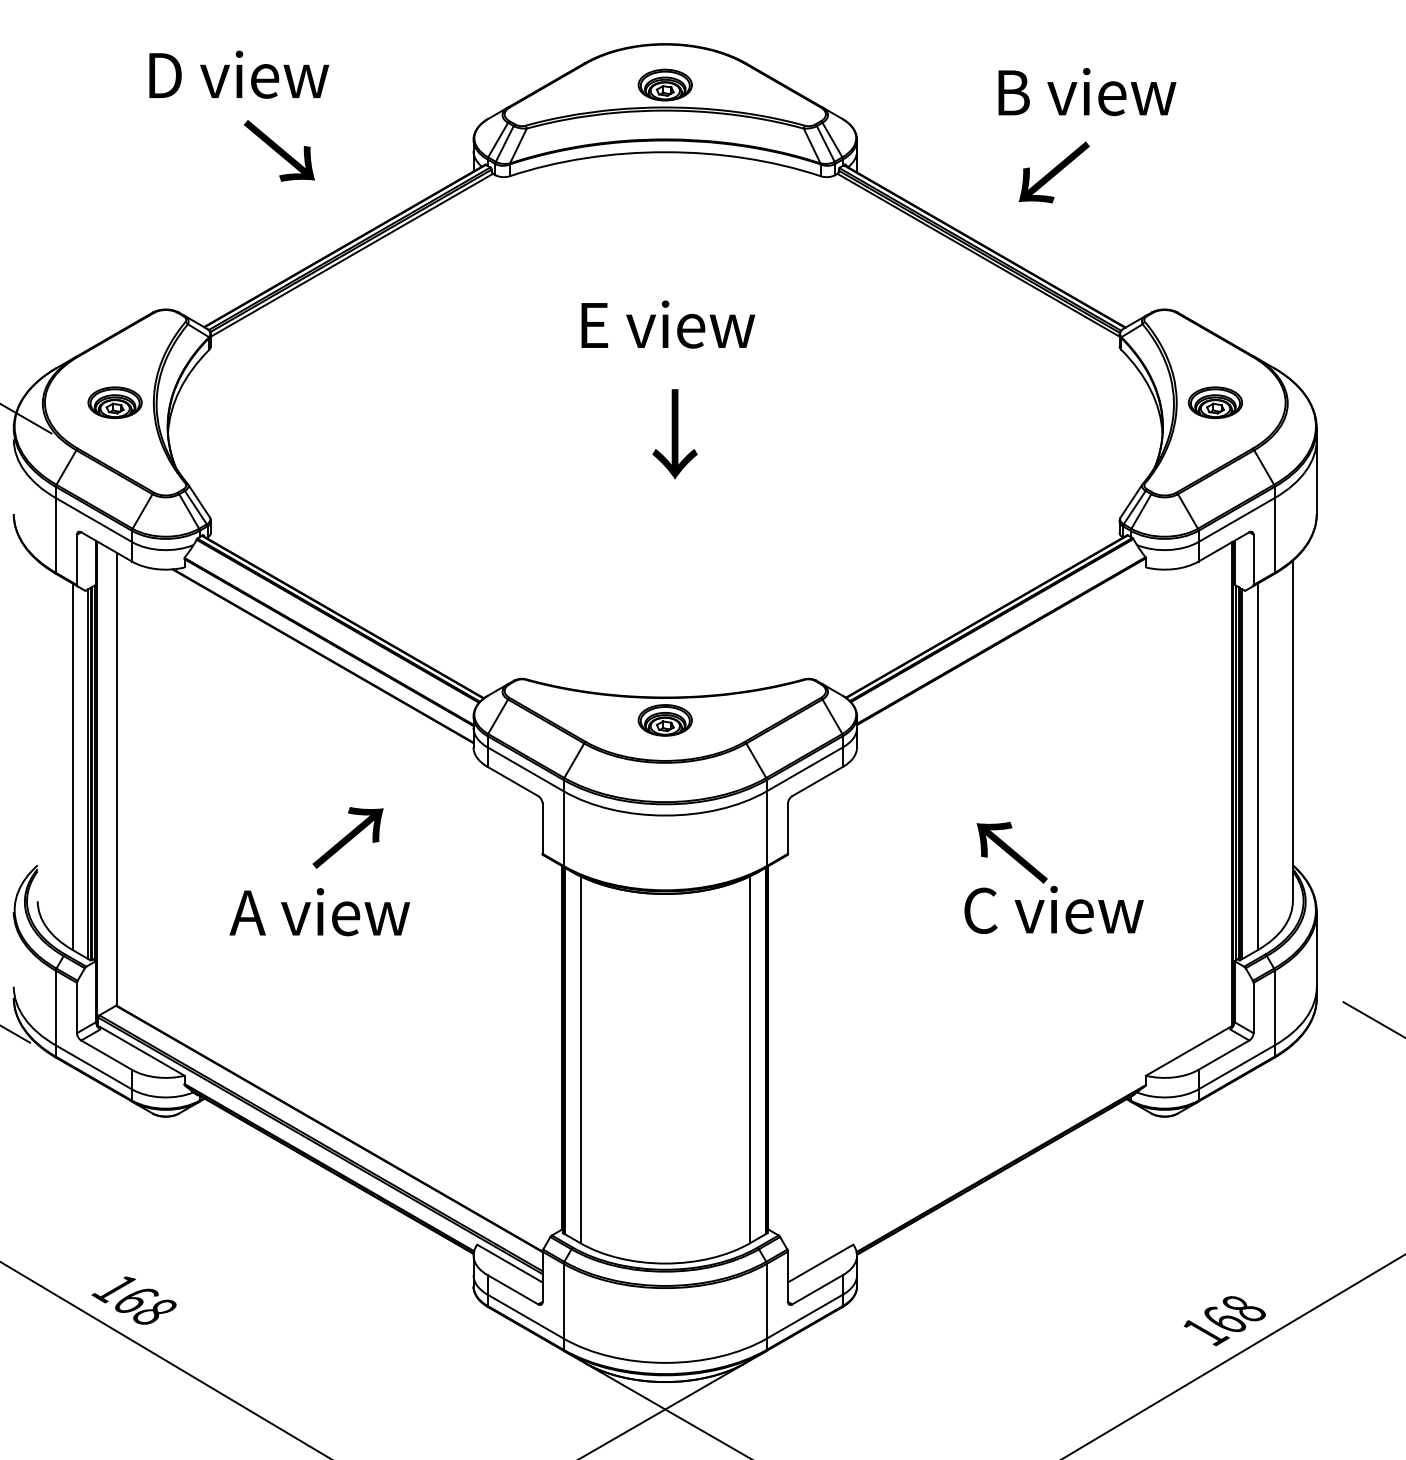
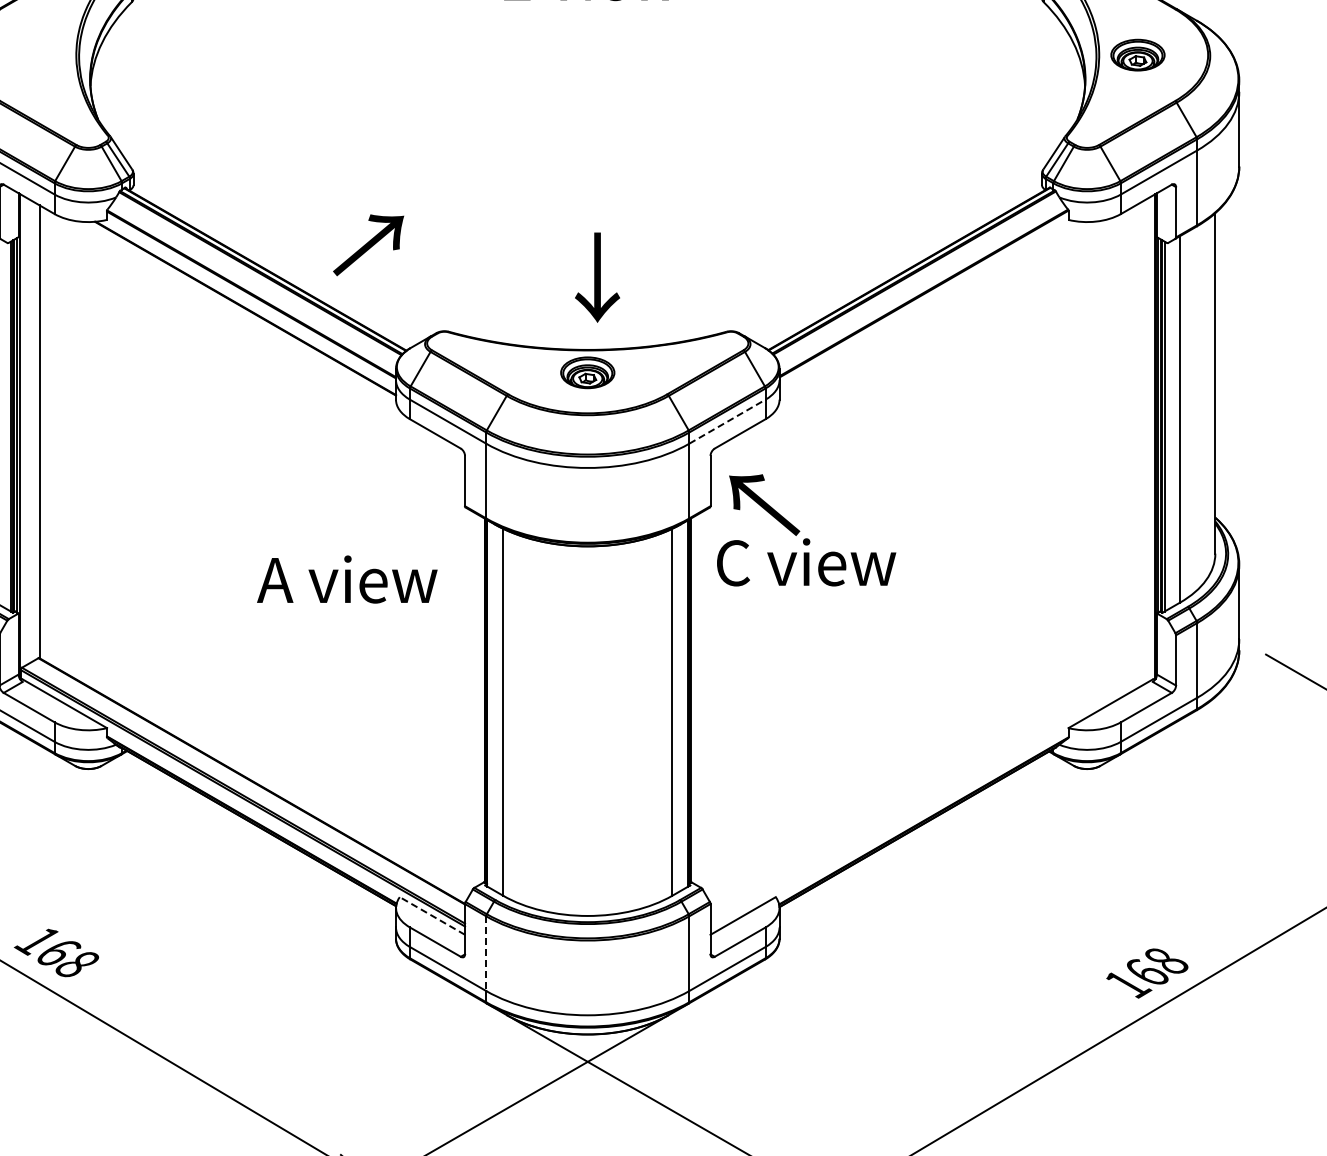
part: (114, 402) -> (36, 54), removed
text: (674, 434) -> (596, 277), moved
line: (804, 769) -> (726, 421), solid -> dashed
text: (347, 837) -> (367, 244), moved
text: (1053, 877) -> (805, 529), moved
text: (319, 912) -> (346, 579), moved
line: (509, 1263) -> (431, 915), solid -> dashed
line: (563, 1301) -> (485, 953), solid -> dashed

